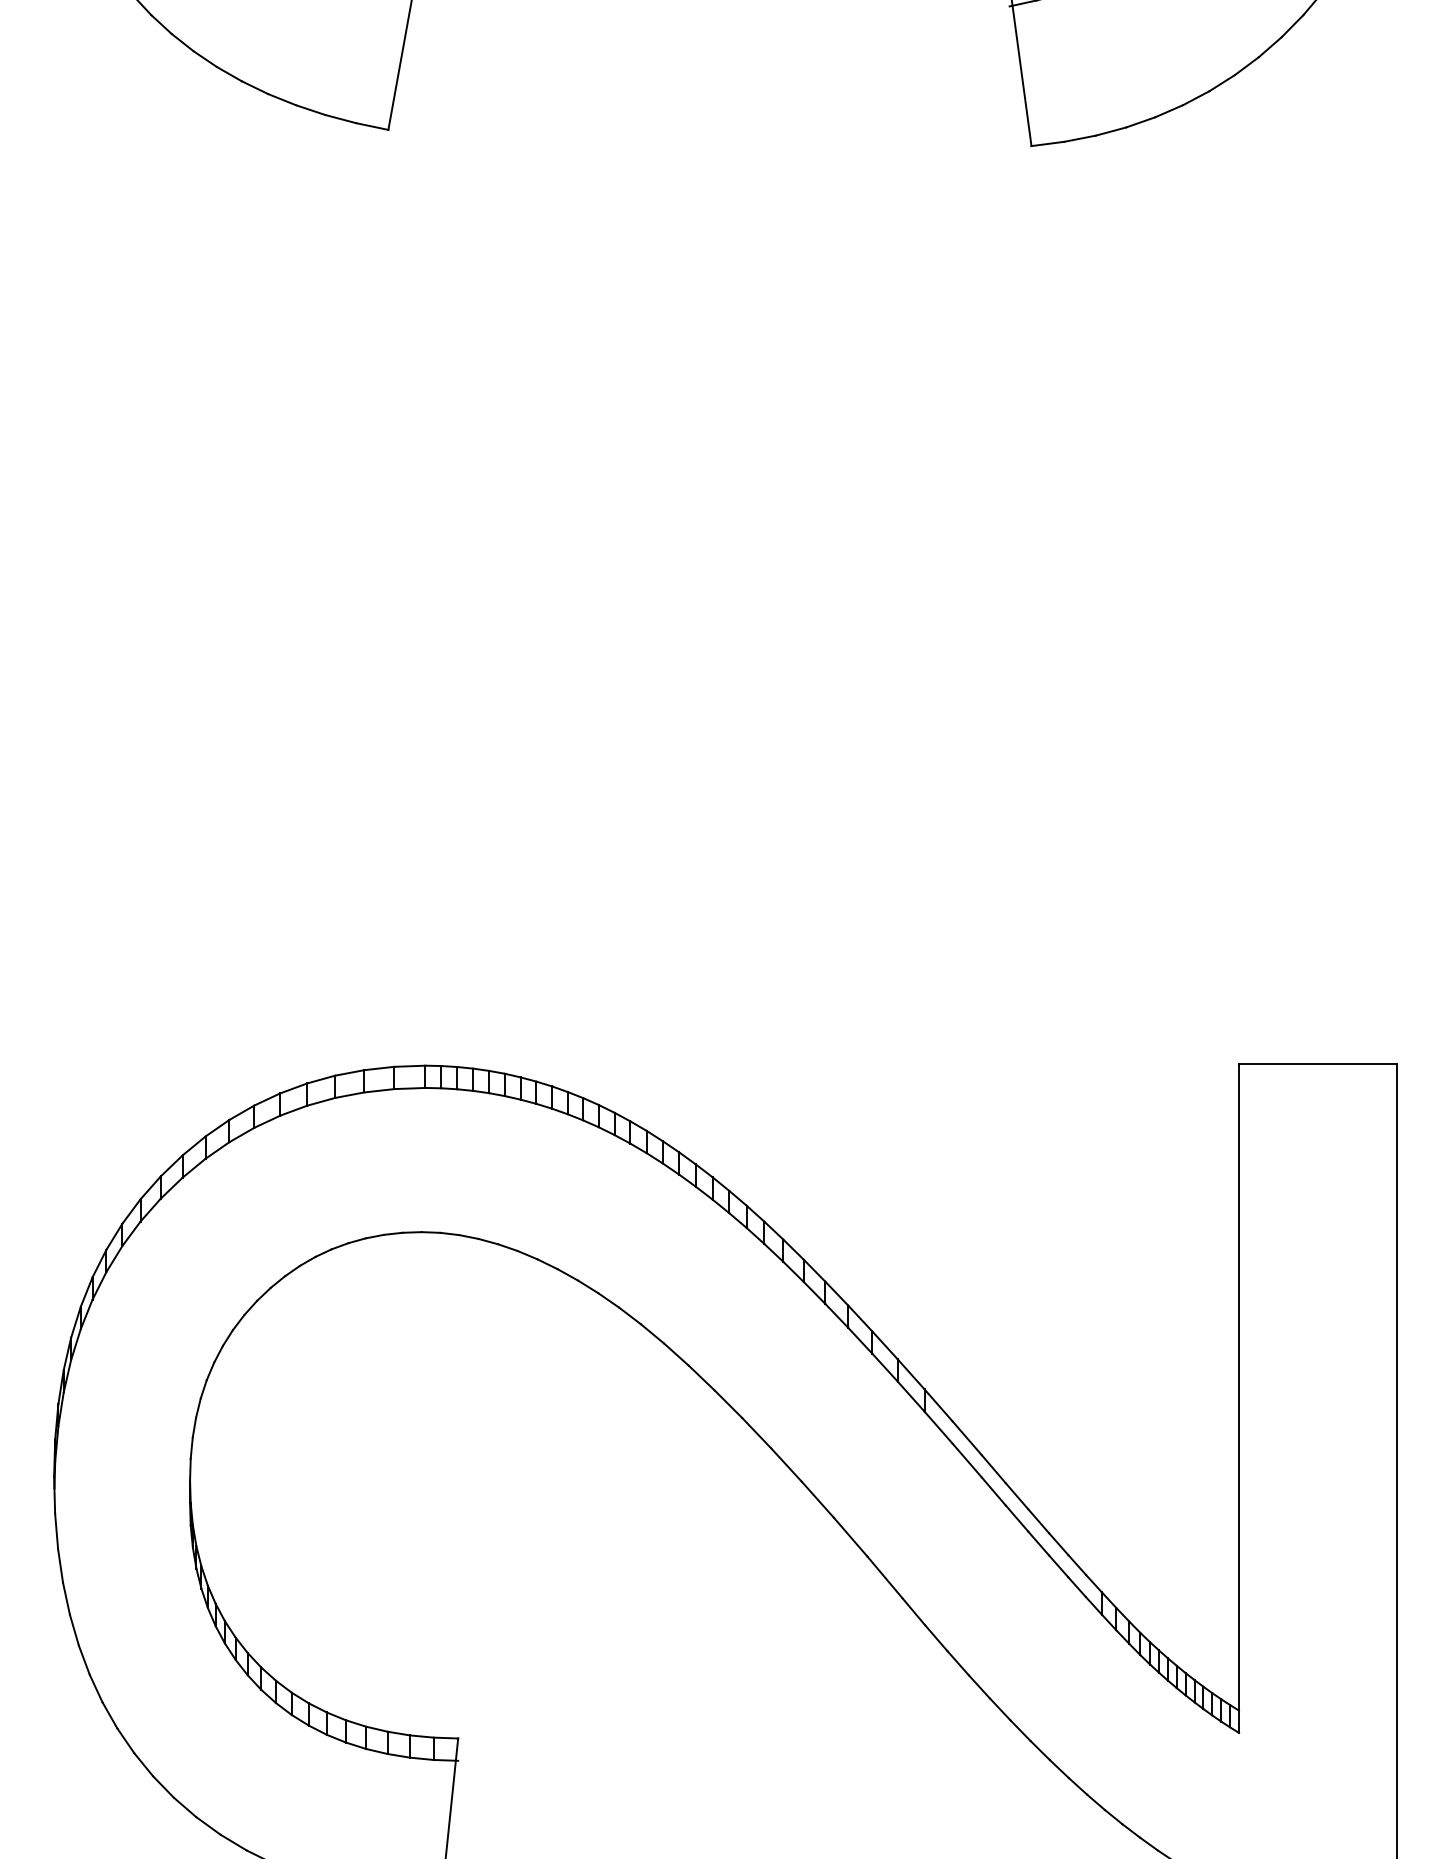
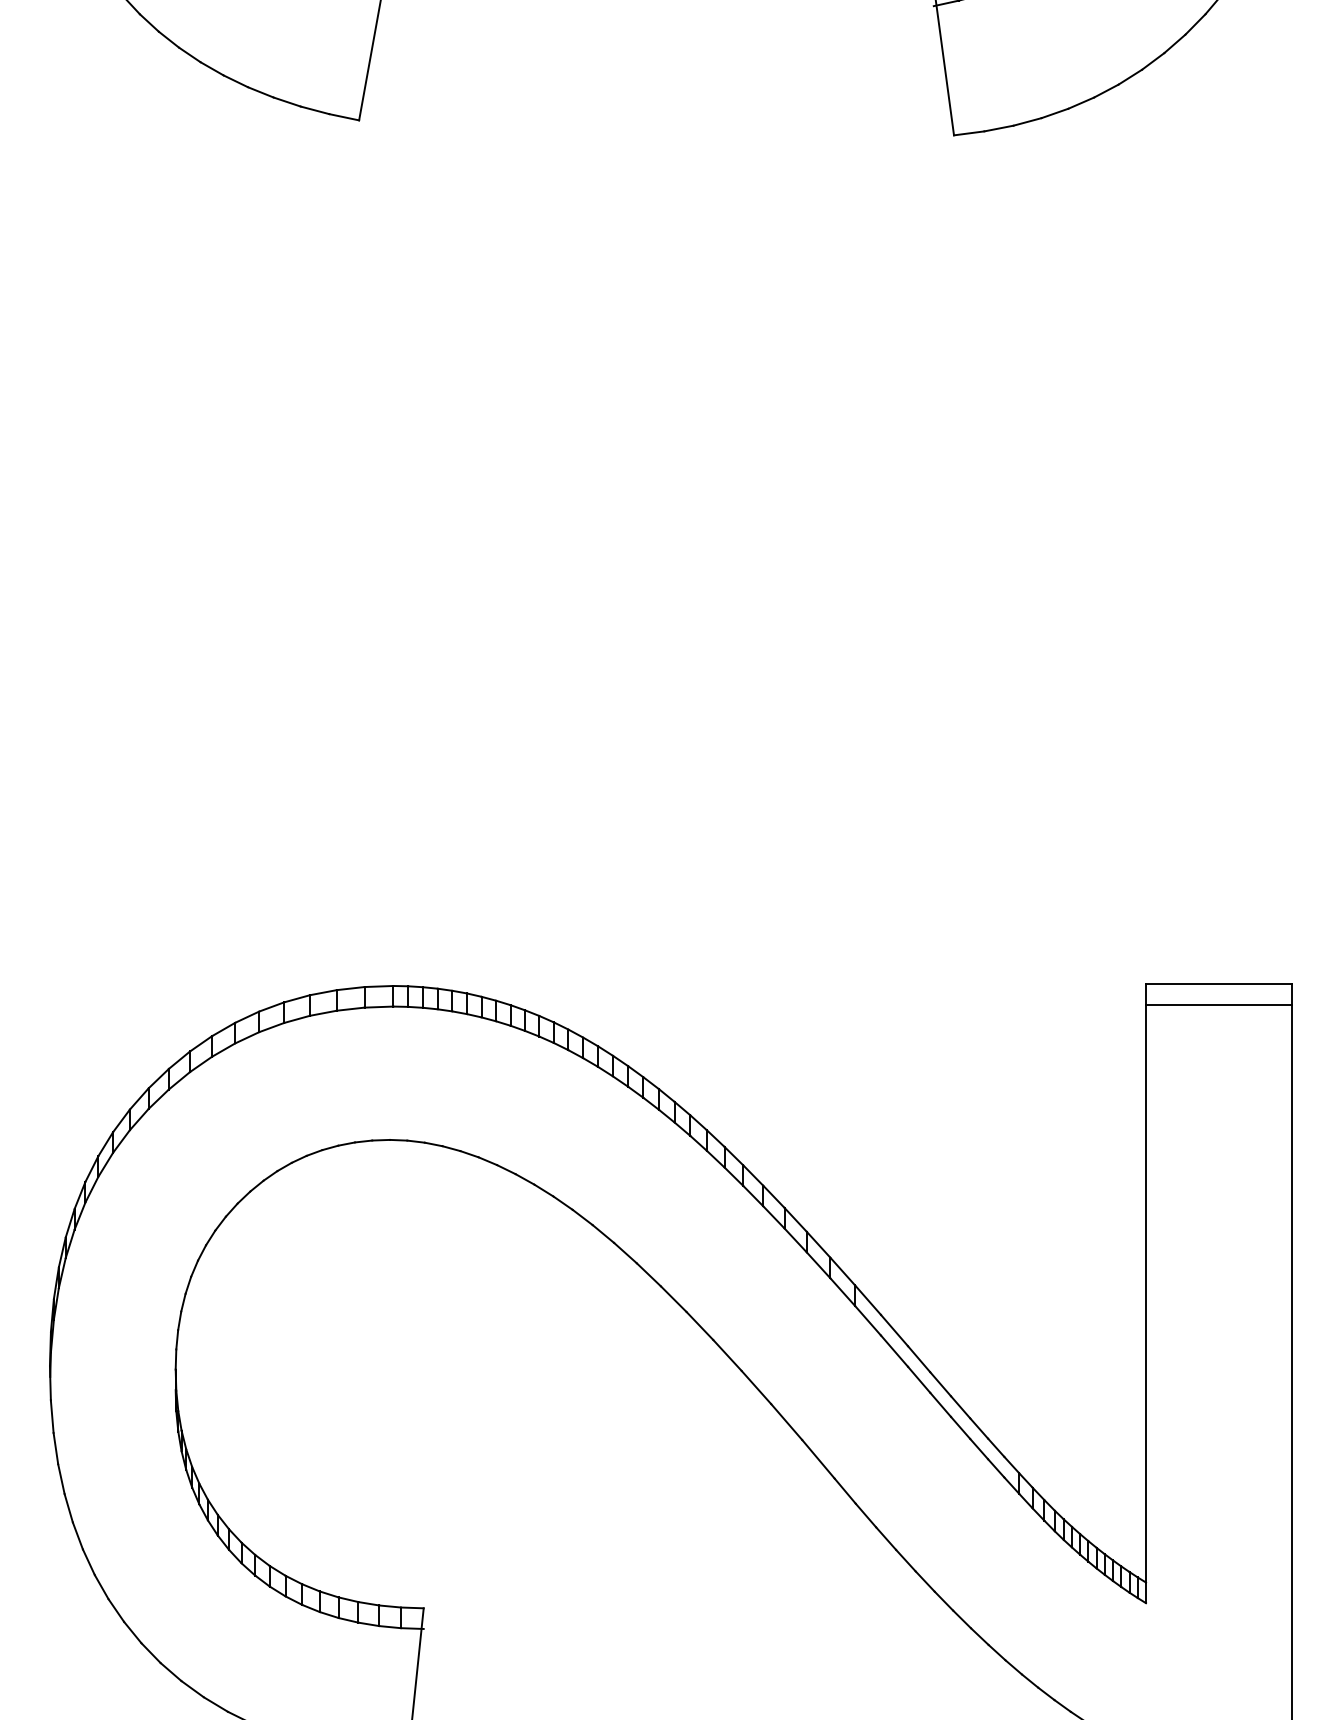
line: (1317, 1086) -> (1218, 1005), added

